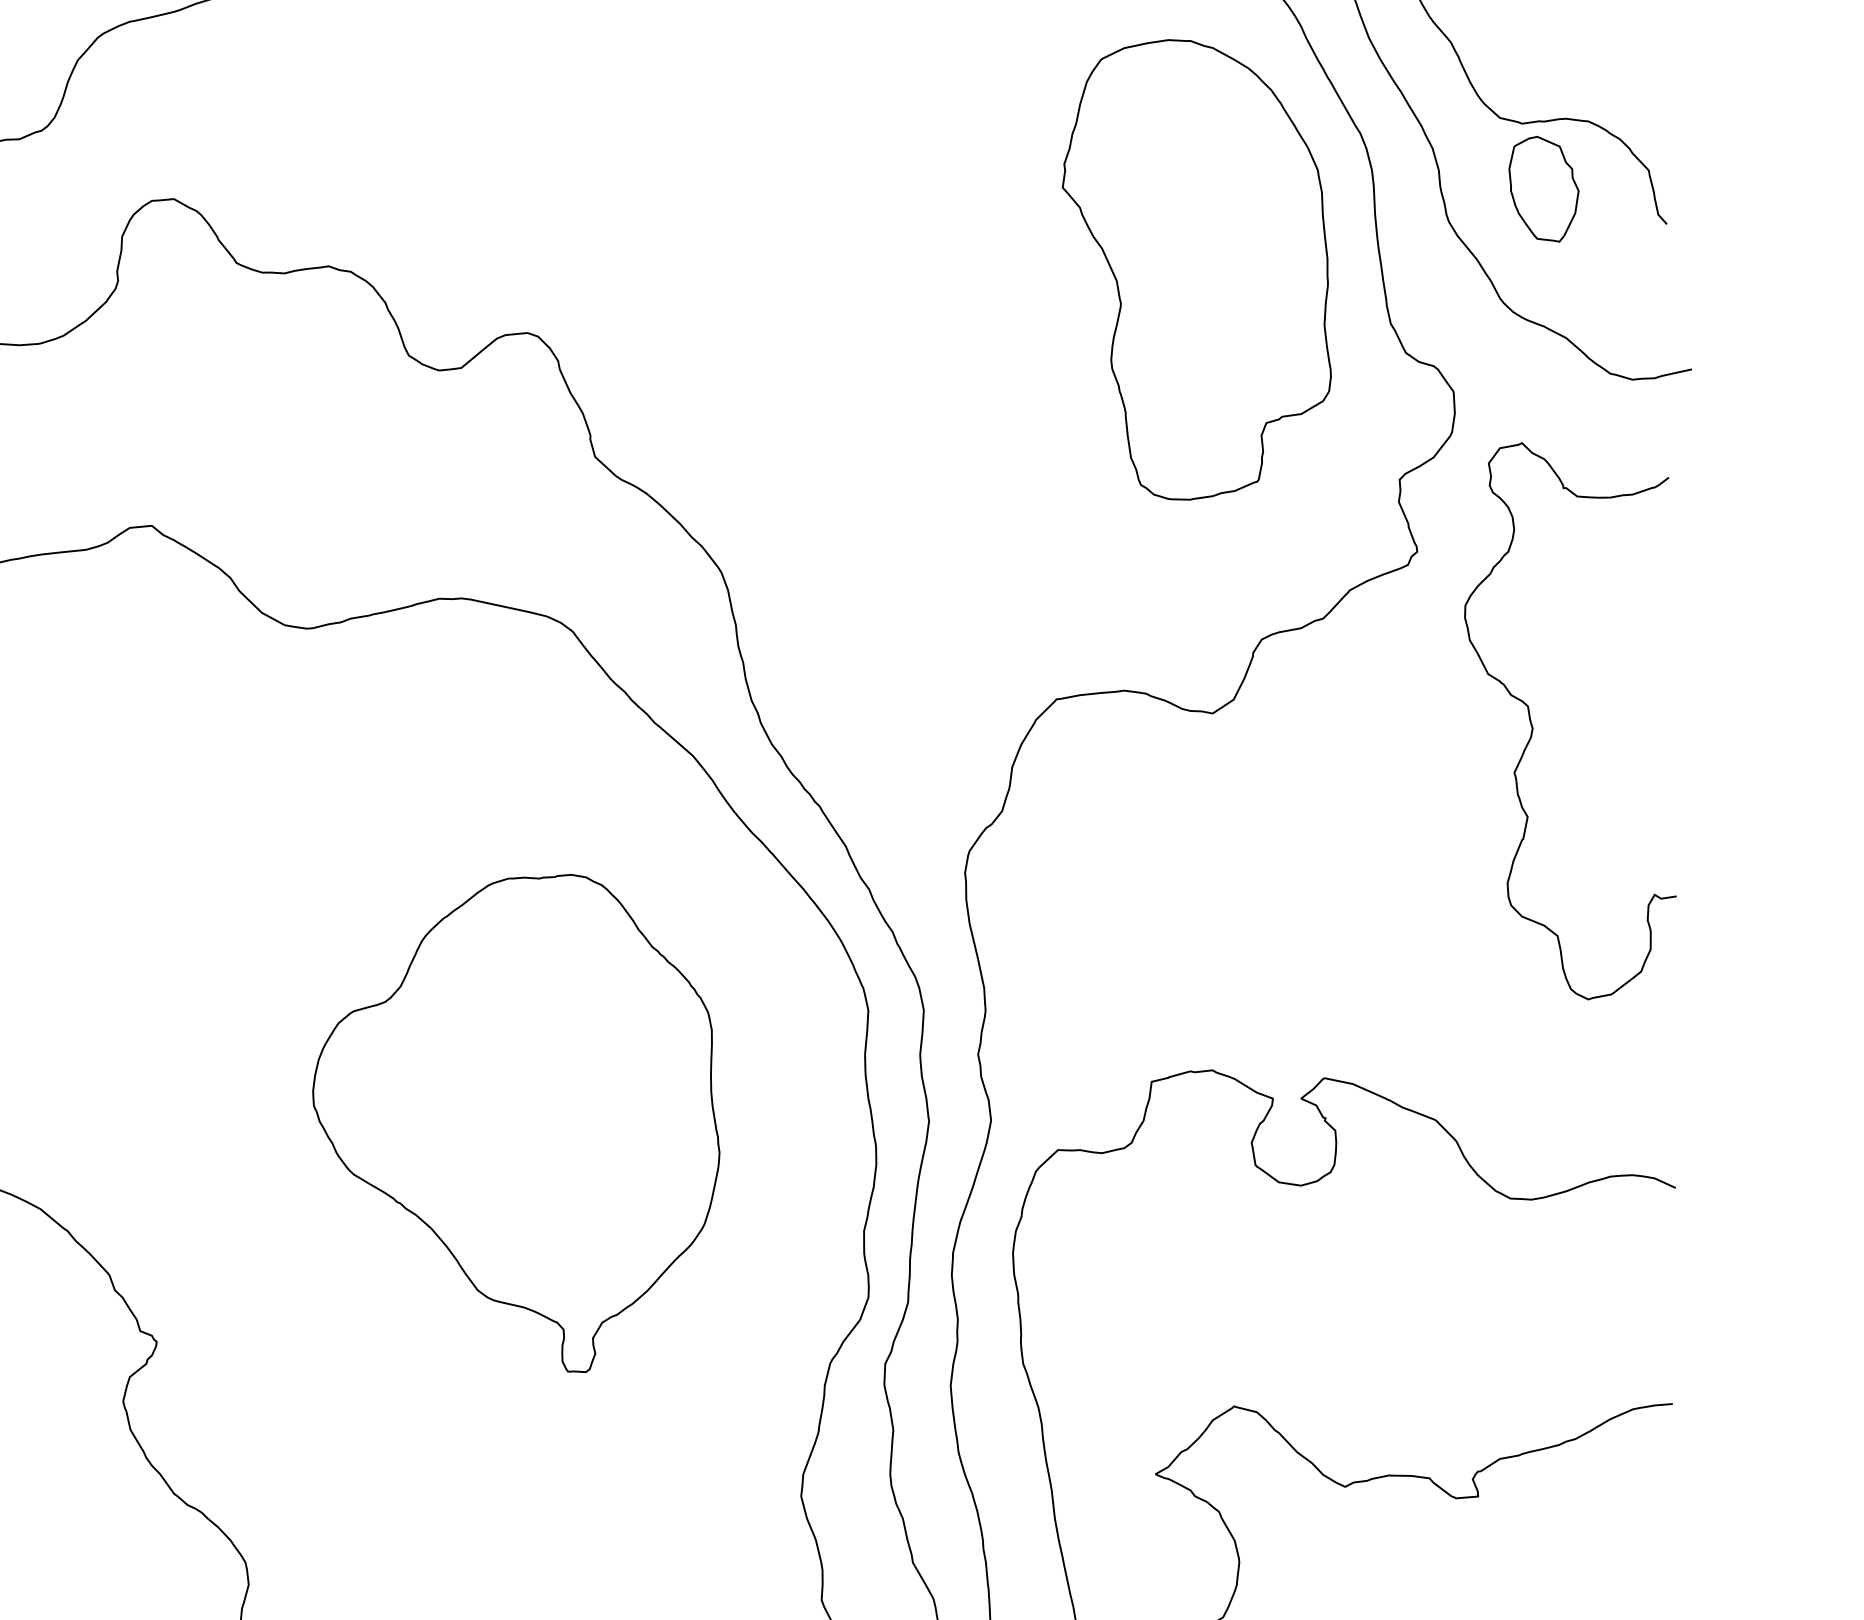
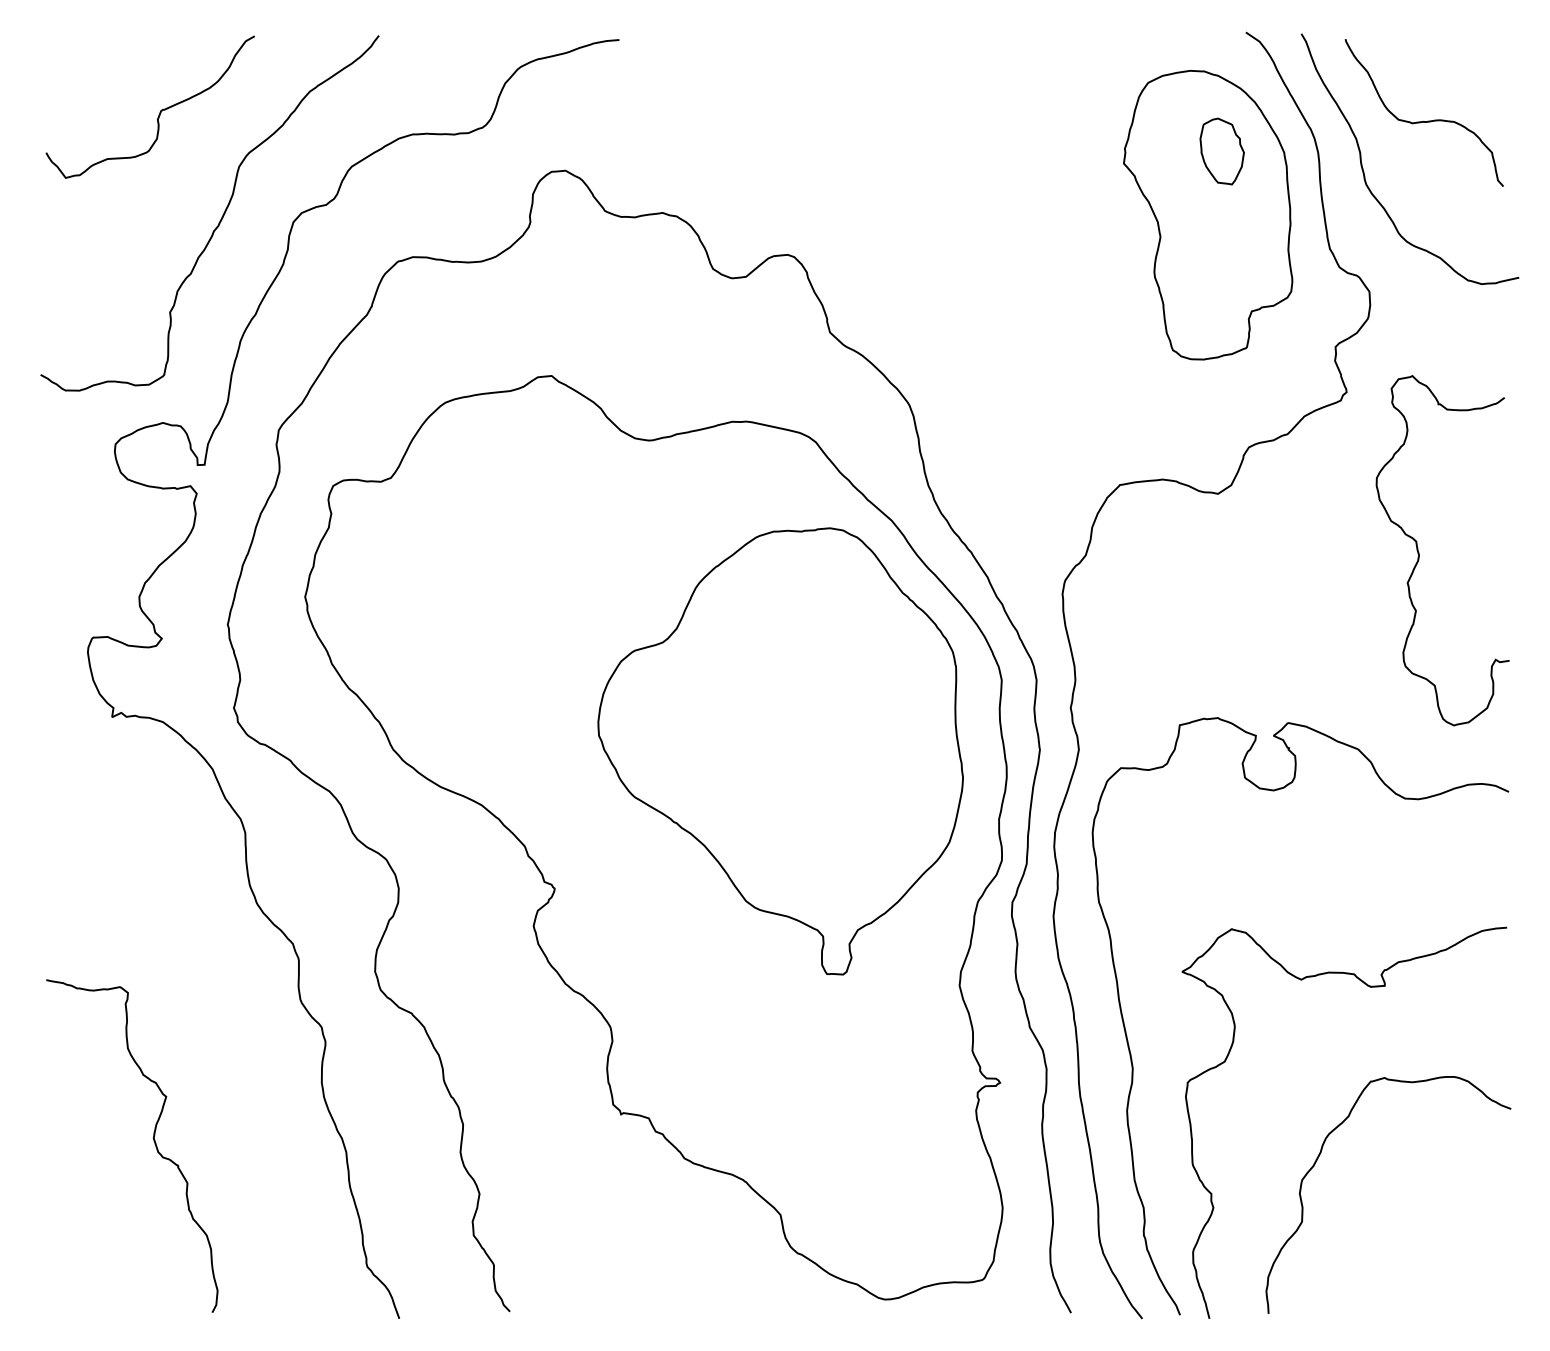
part: (1542, 189) -> (1221, 151), moved
curve: (1533, 724) -> (1419, 552), moved
part: (516, 1123) -> (780, 751), size x1.43

